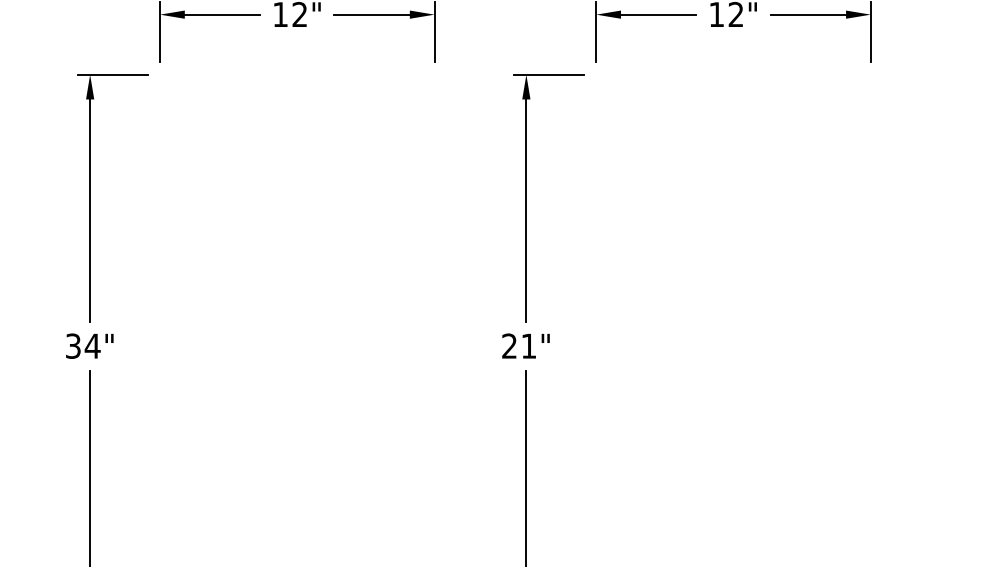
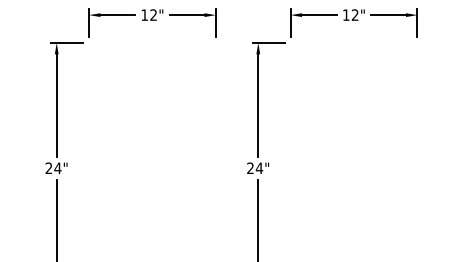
text: (528, 344) -> (259, 167), 21" -> 24"
text: (72, 346) -> (48, 168), 34" -> 24"

